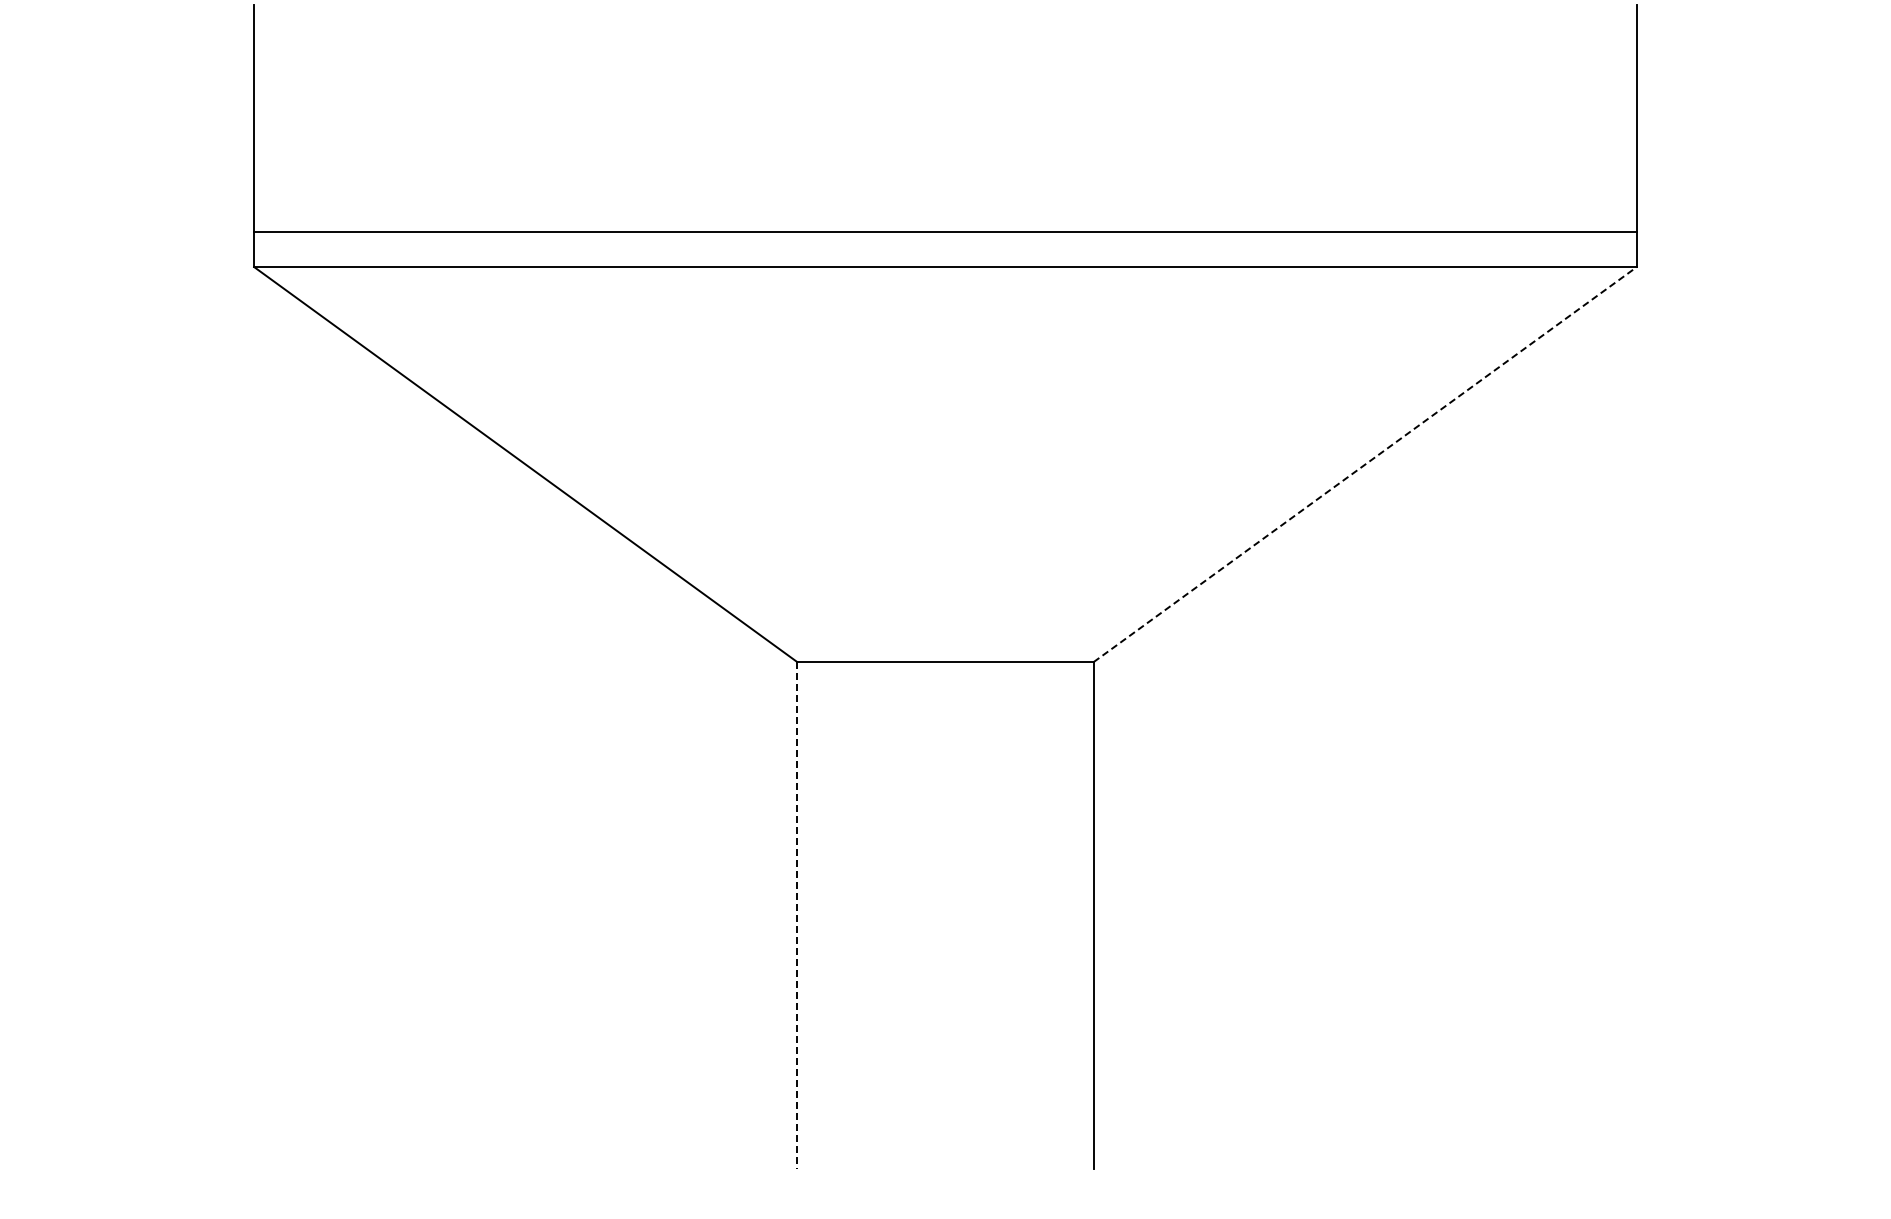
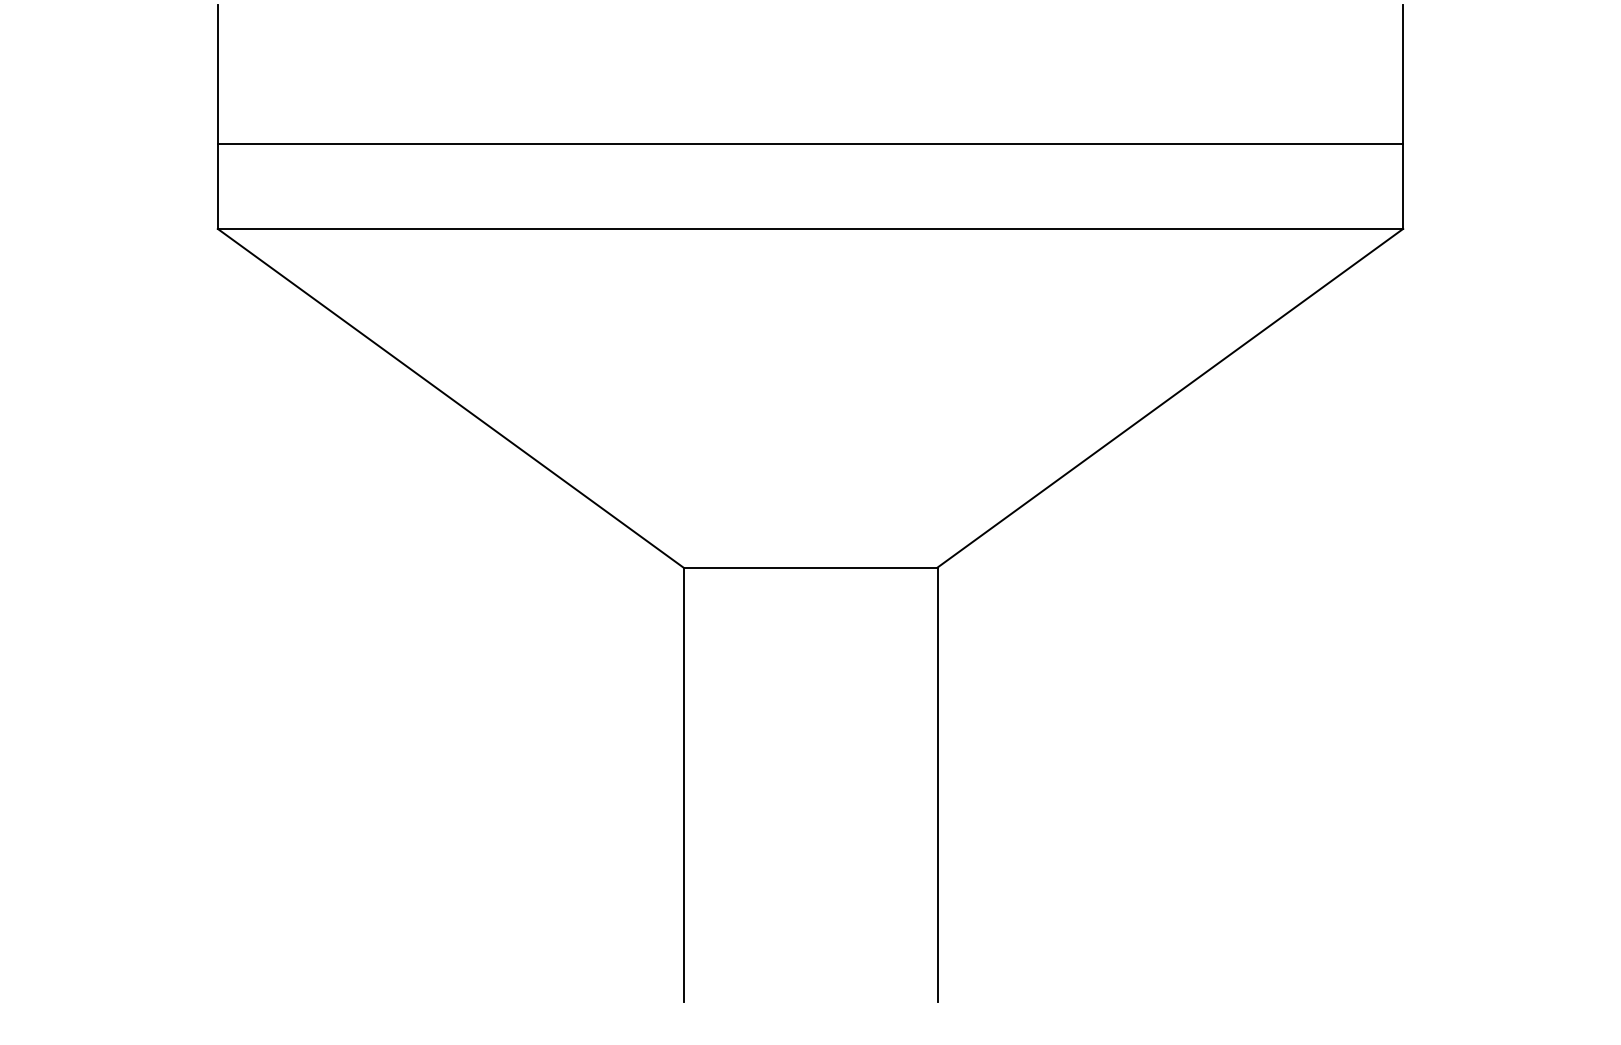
line: (945, 232) -> (810, 144), moved
line: (1365, 464) -> (1170, 398), dashed -> solid
line: (797, 915) -> (683, 784), dashed -> solid

